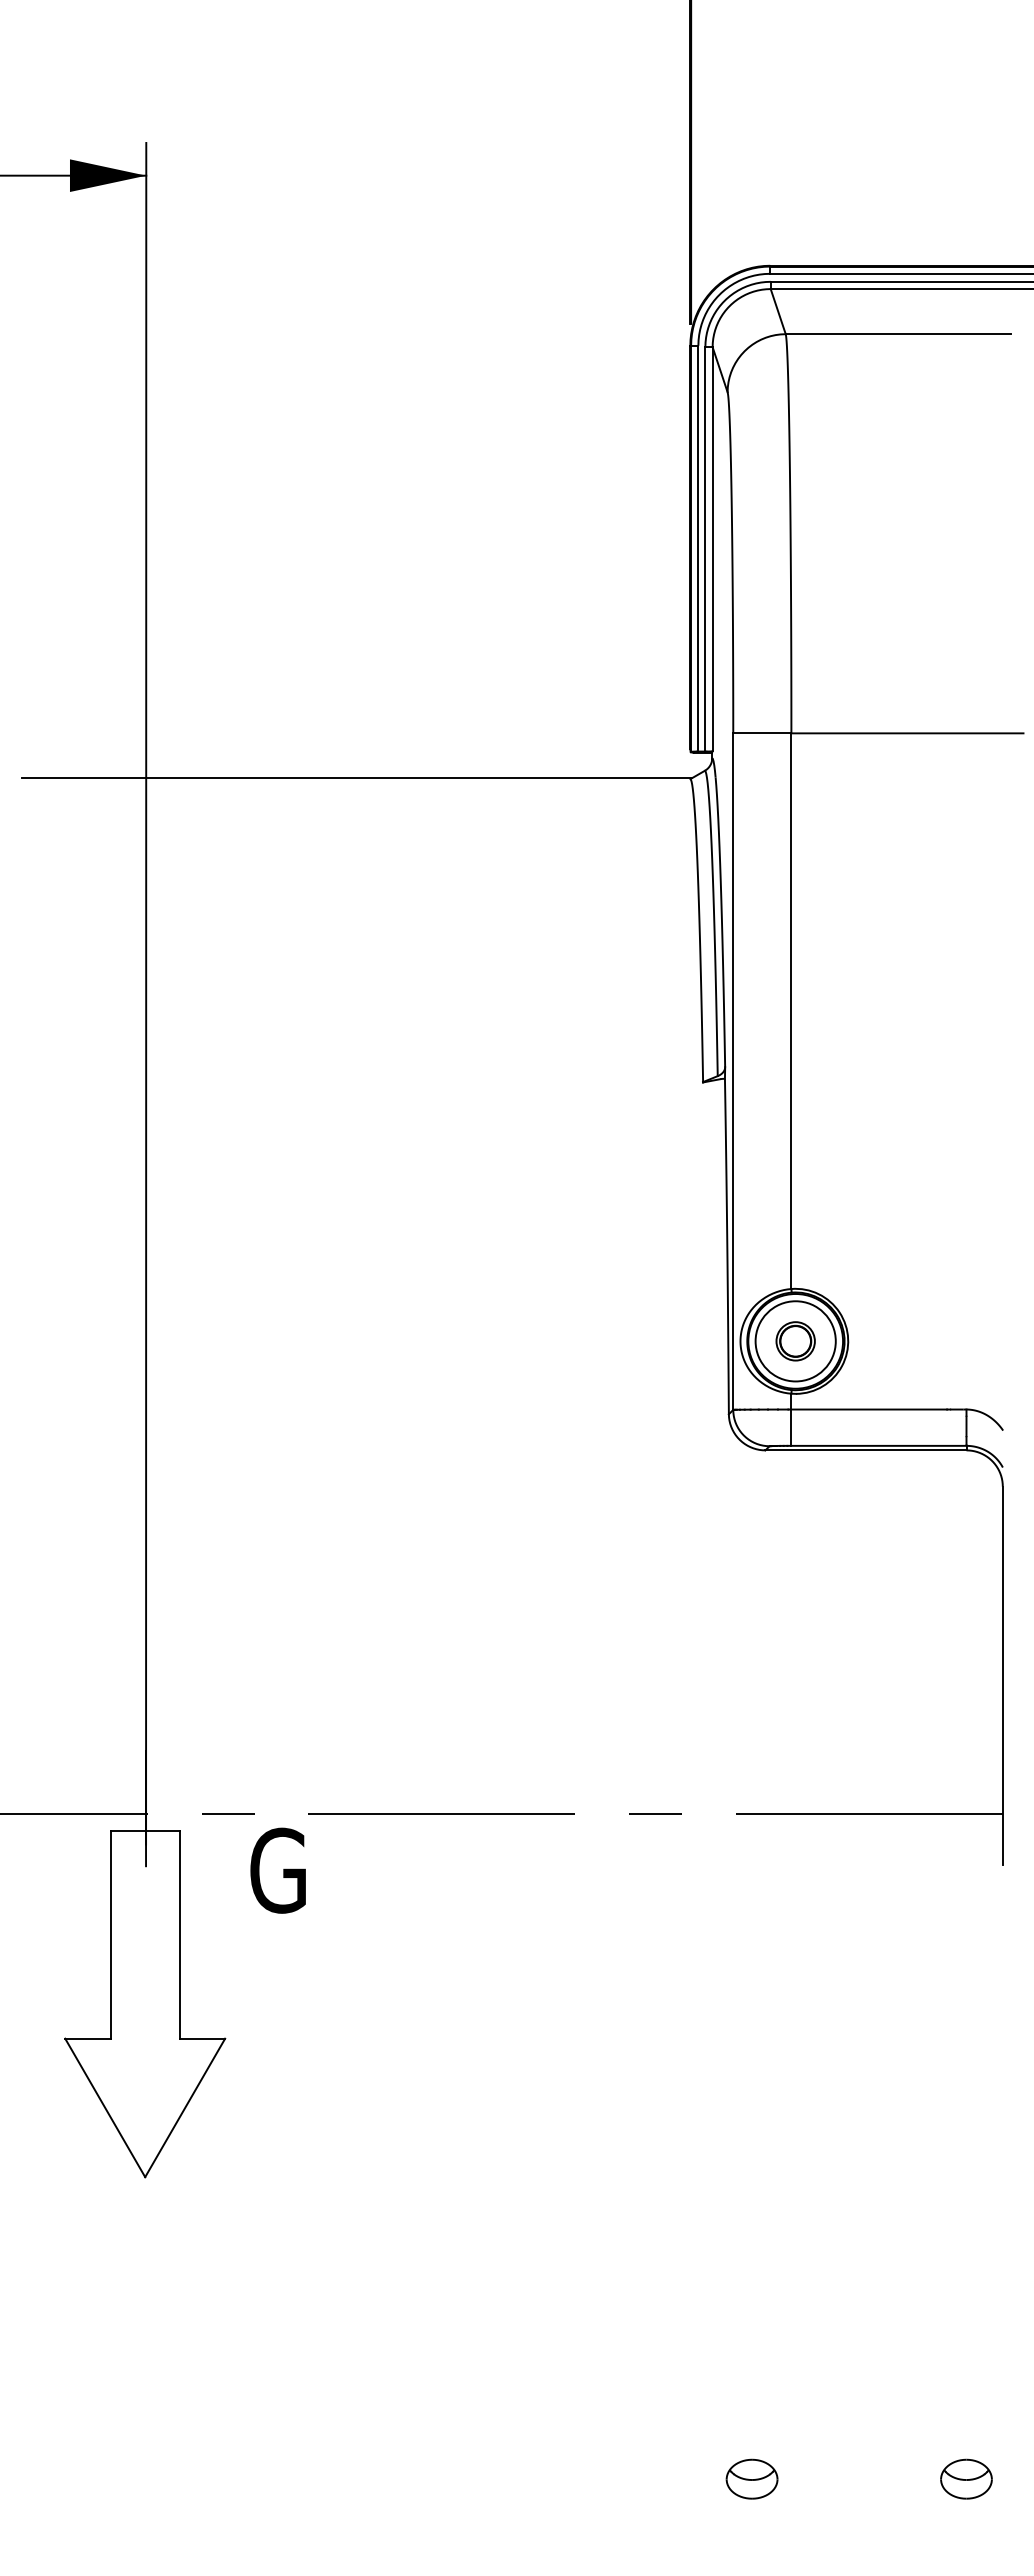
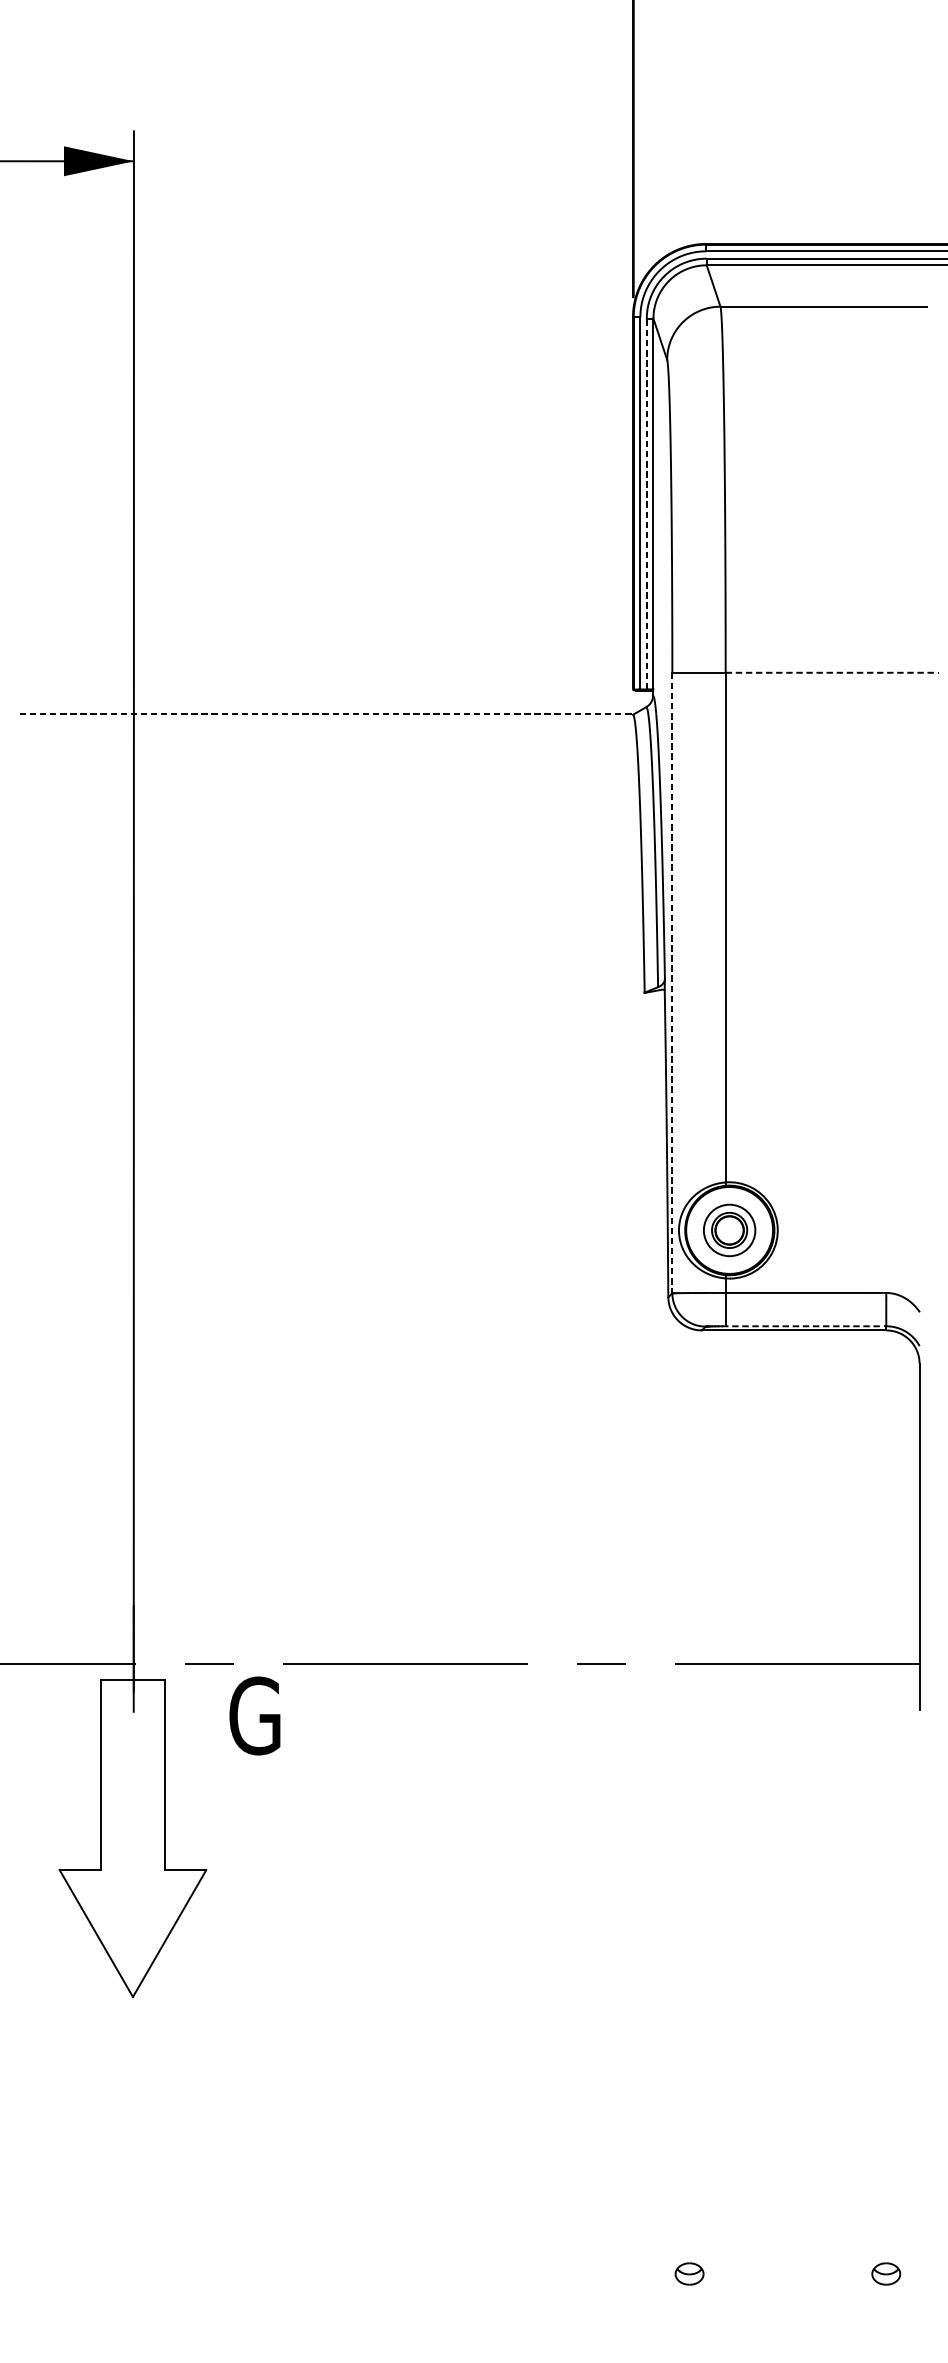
line: (705, 548) -> (646, 503), solid -> dashed
line: (907, 733) -> (832, 672), solid -> dashed
line: (357, 778) -> (327, 714), solid -> dashed
line: (733, 1072) -> (672, 983), solid -> dashed
circle: (795, 1341) -> (729, 1230), size x0.7
line: (876, 1445) -> (803, 1325), solid -> dashed
part: (751, 2478) -> (689, 2273), size x0.6
part: (966, 2478) -> (886, 2273), size x0.6

